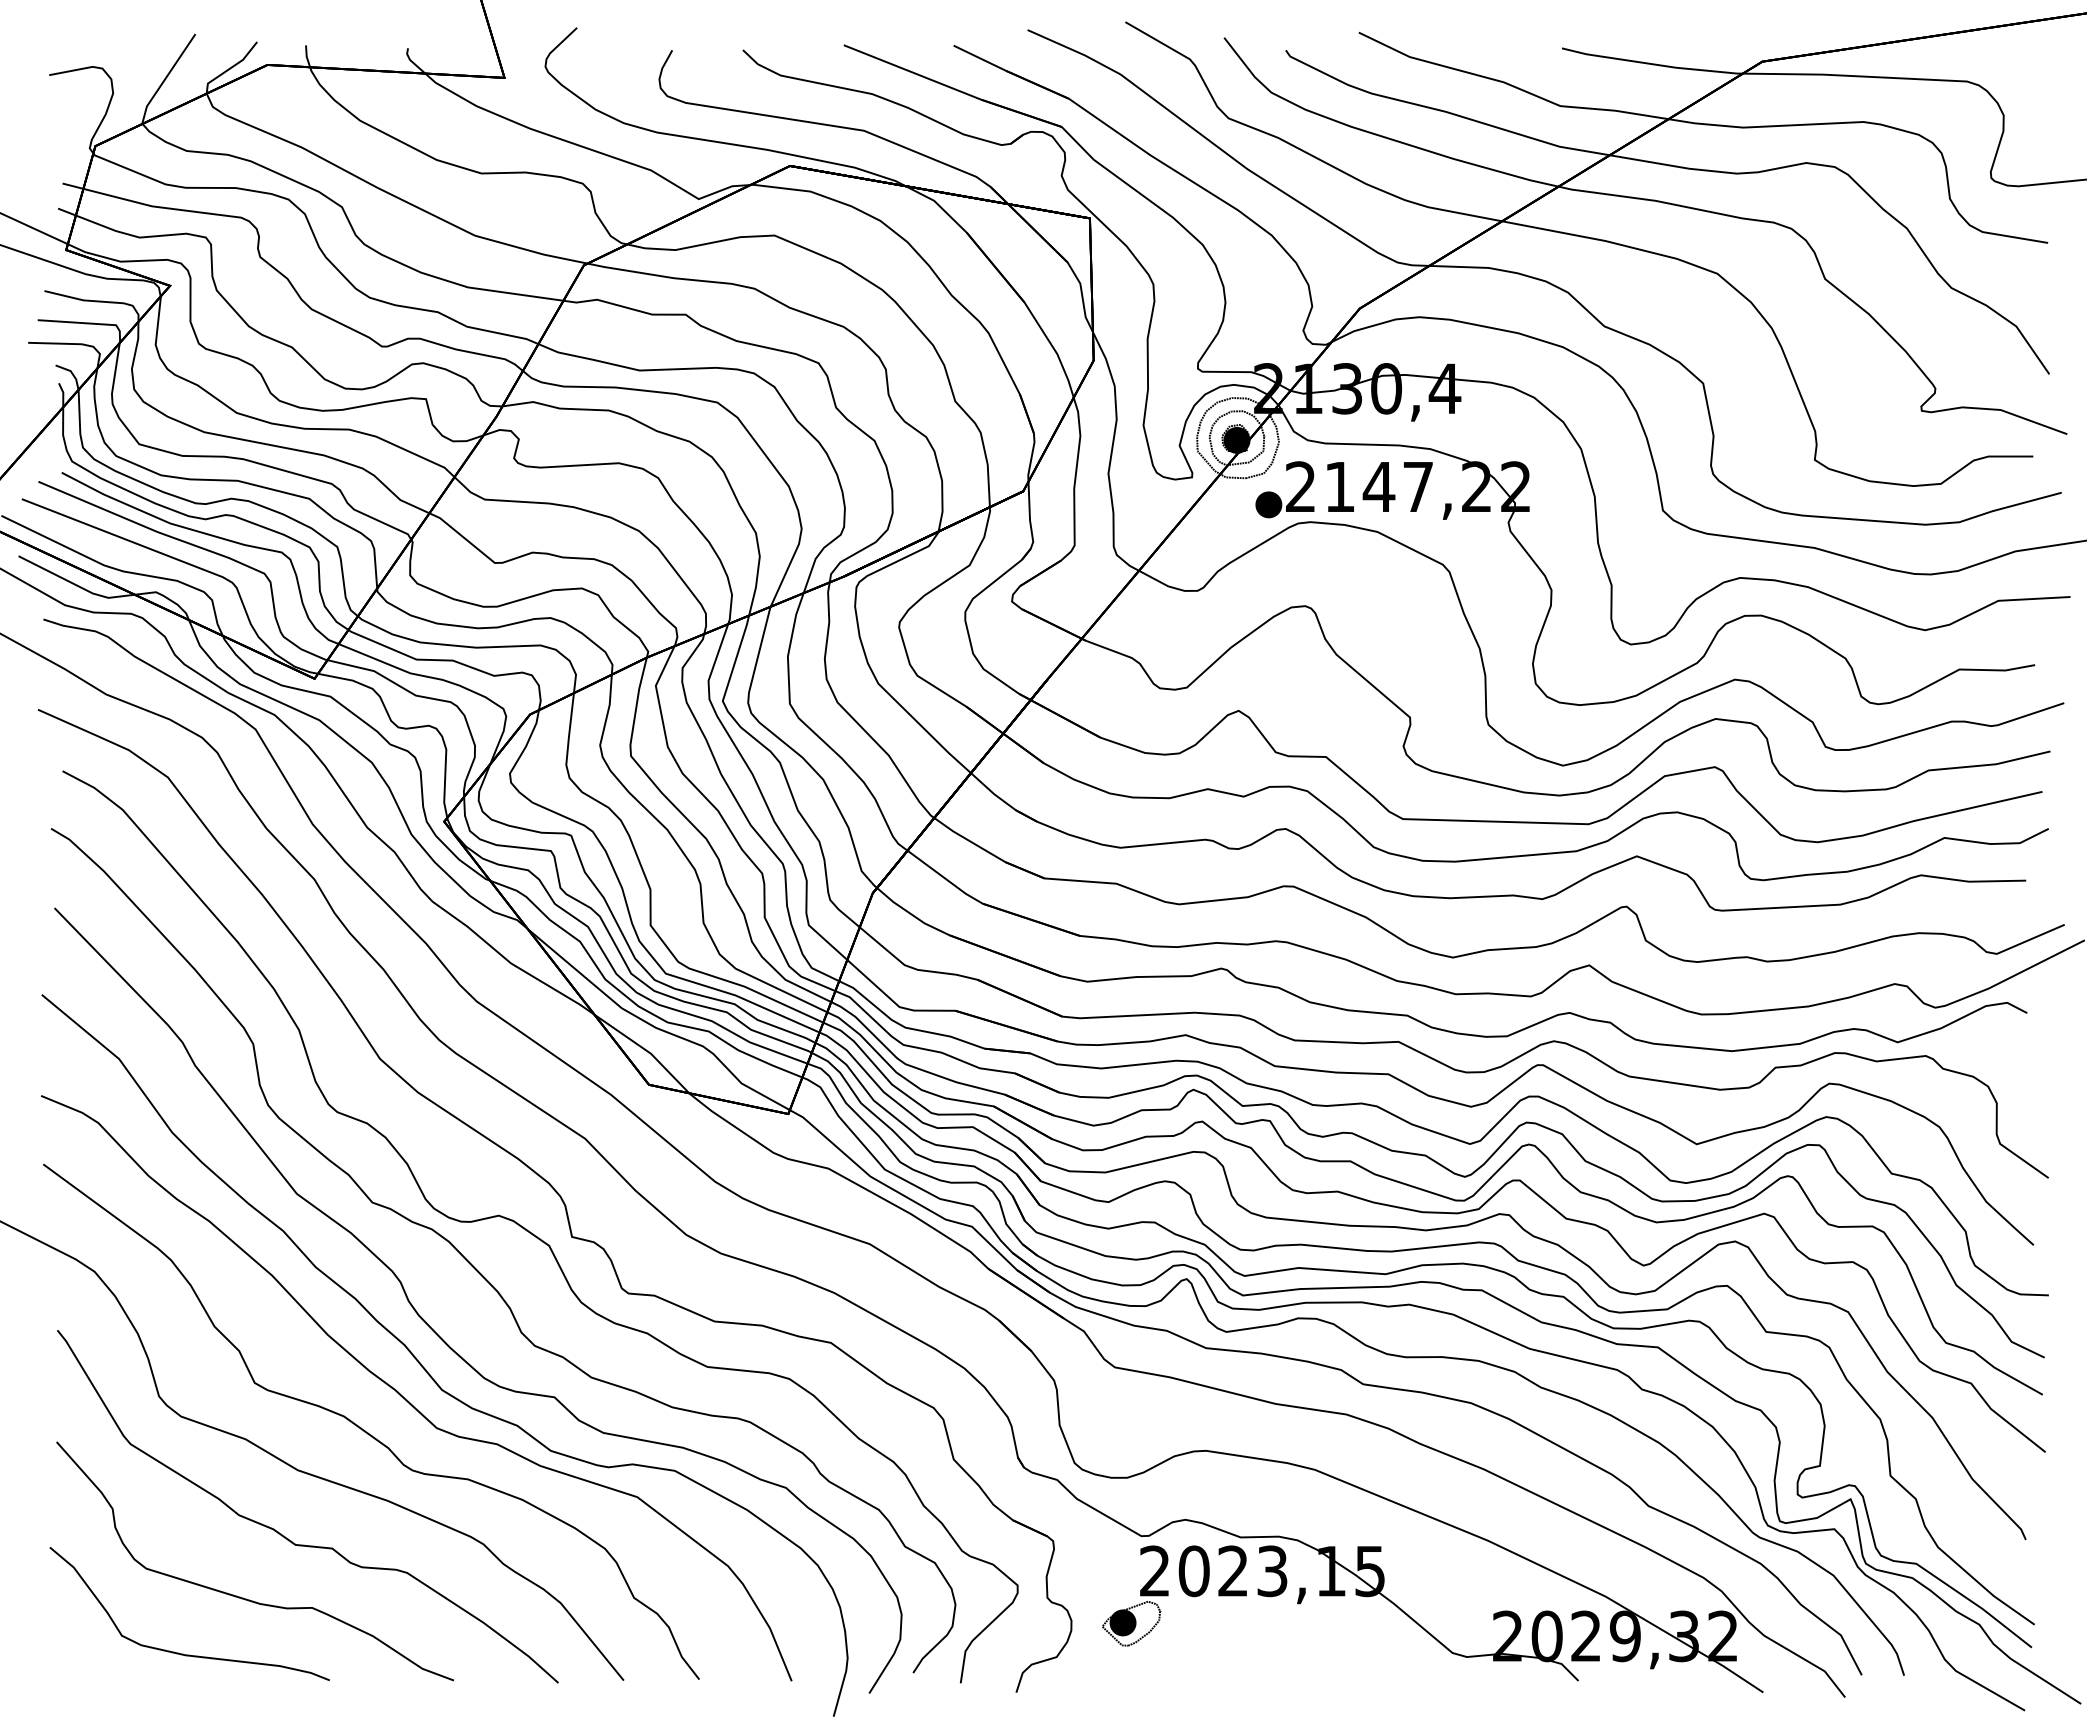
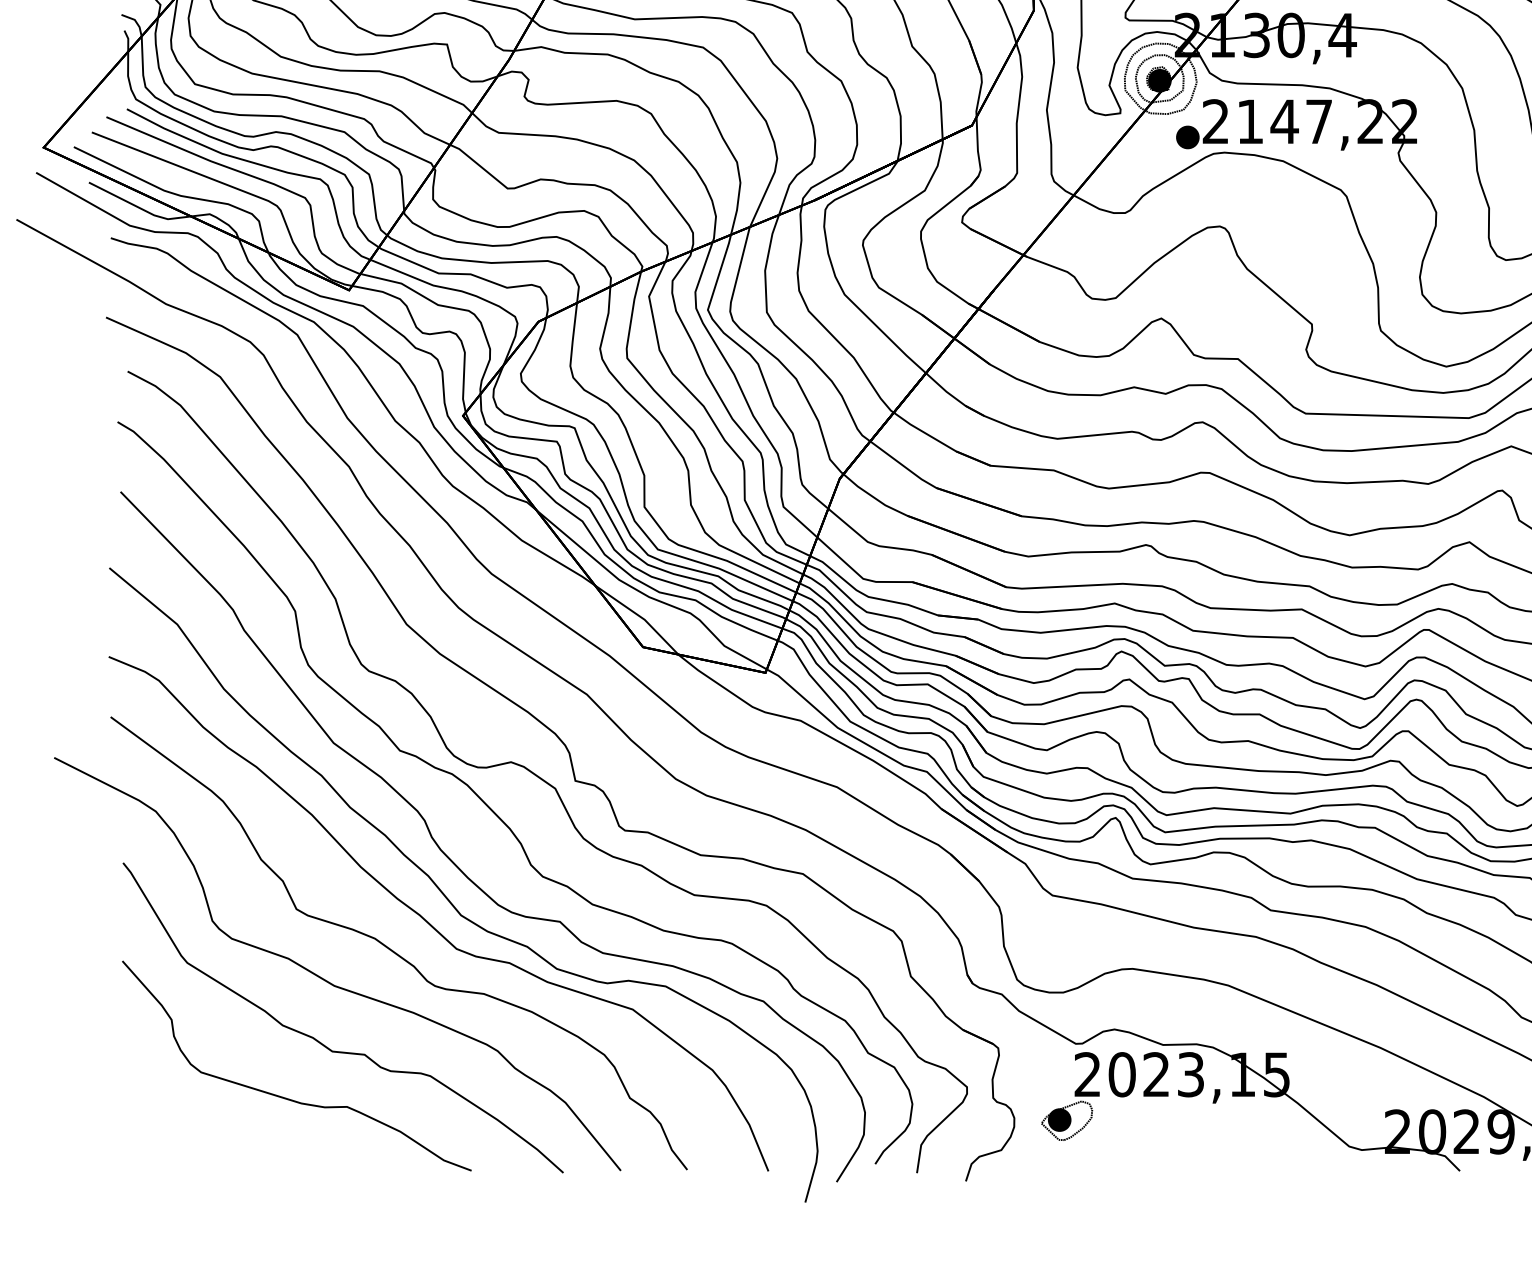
part: (183, 1653) -> (233, 1146), removed

